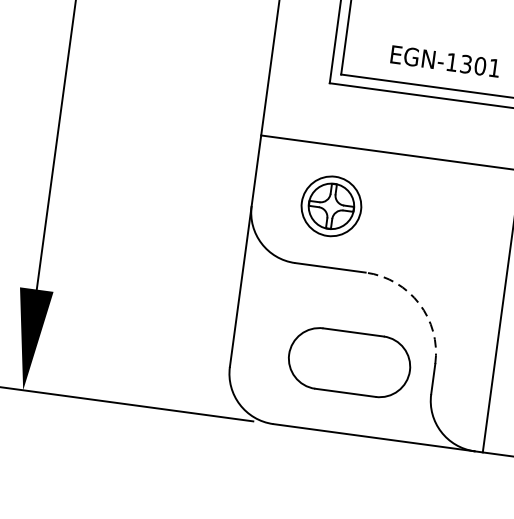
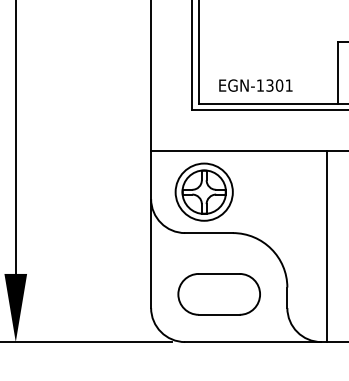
text: (444, 61) -> (255, 85), moved
part: (330, 205) -> (203, 191), size x1.43
arc: (419, 304) -> (271, 249), dashed -> solid
part: (348, 362) -> (218, 294), moved

